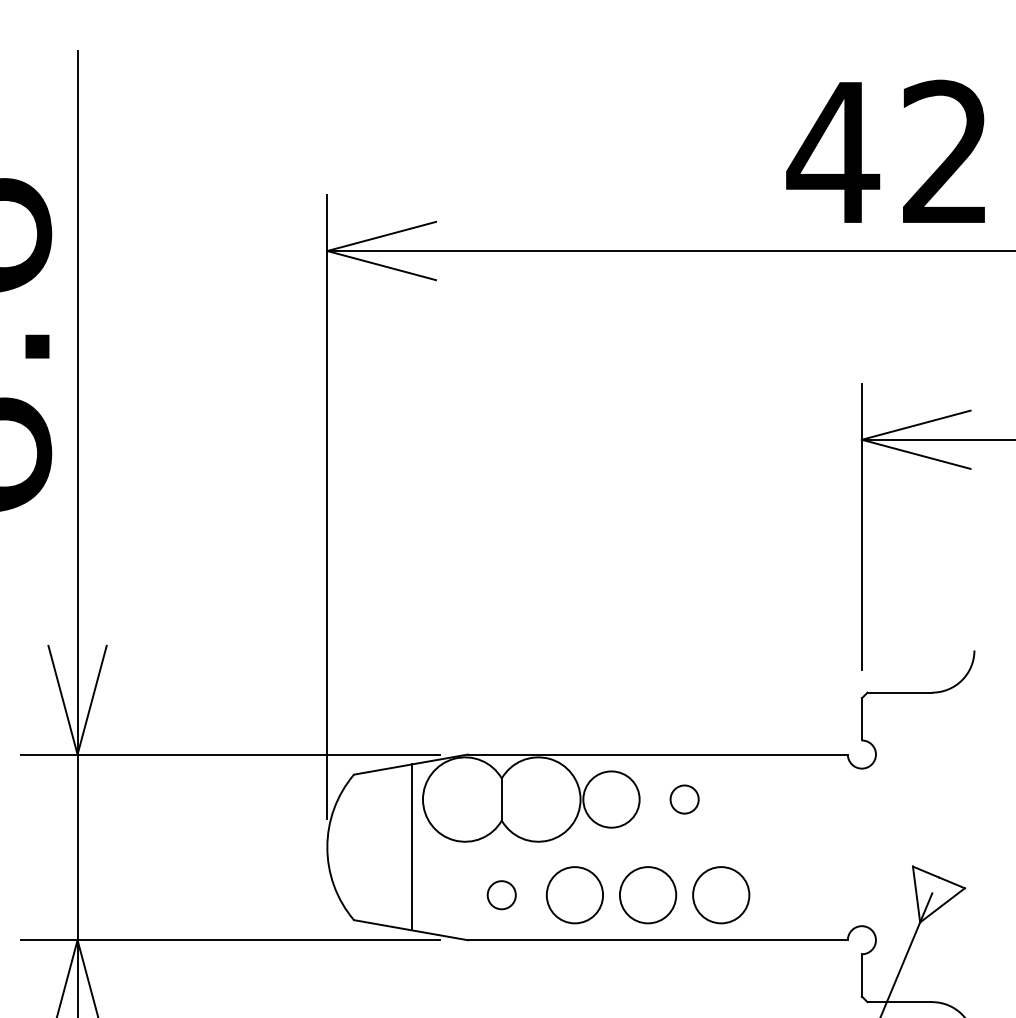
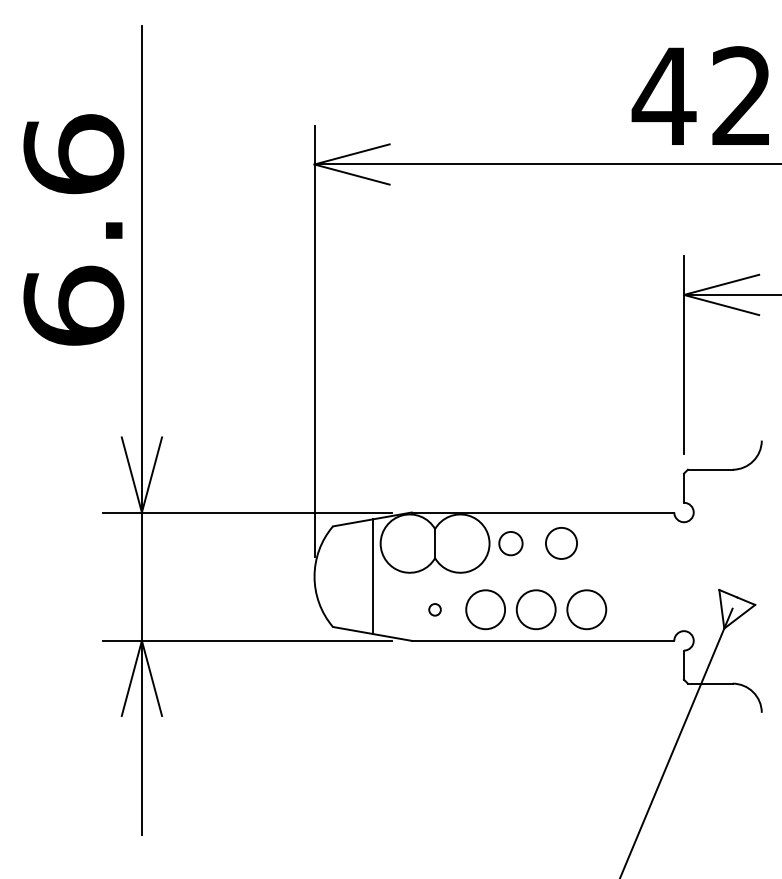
circle: (610, 799) -> (510, 543), size x0.6
circle: (684, 799) -> (561, 543), size x1.6
circle: (500, 894) -> (434, 609), size x0.6

